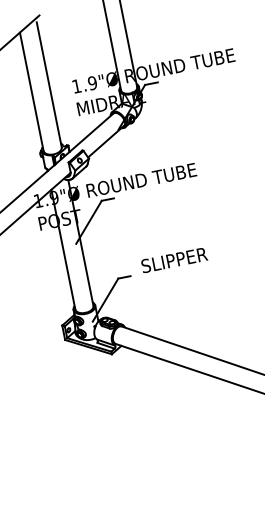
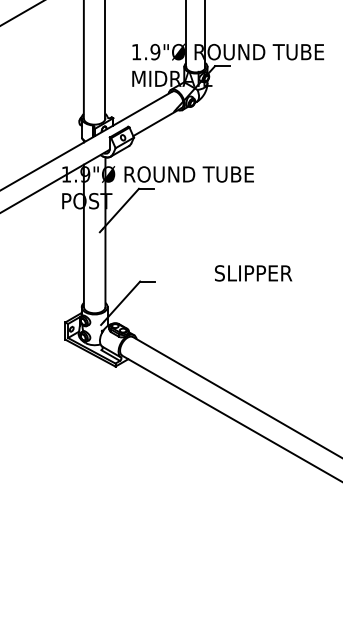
text: (174, 260) -> (253, 273), moved

